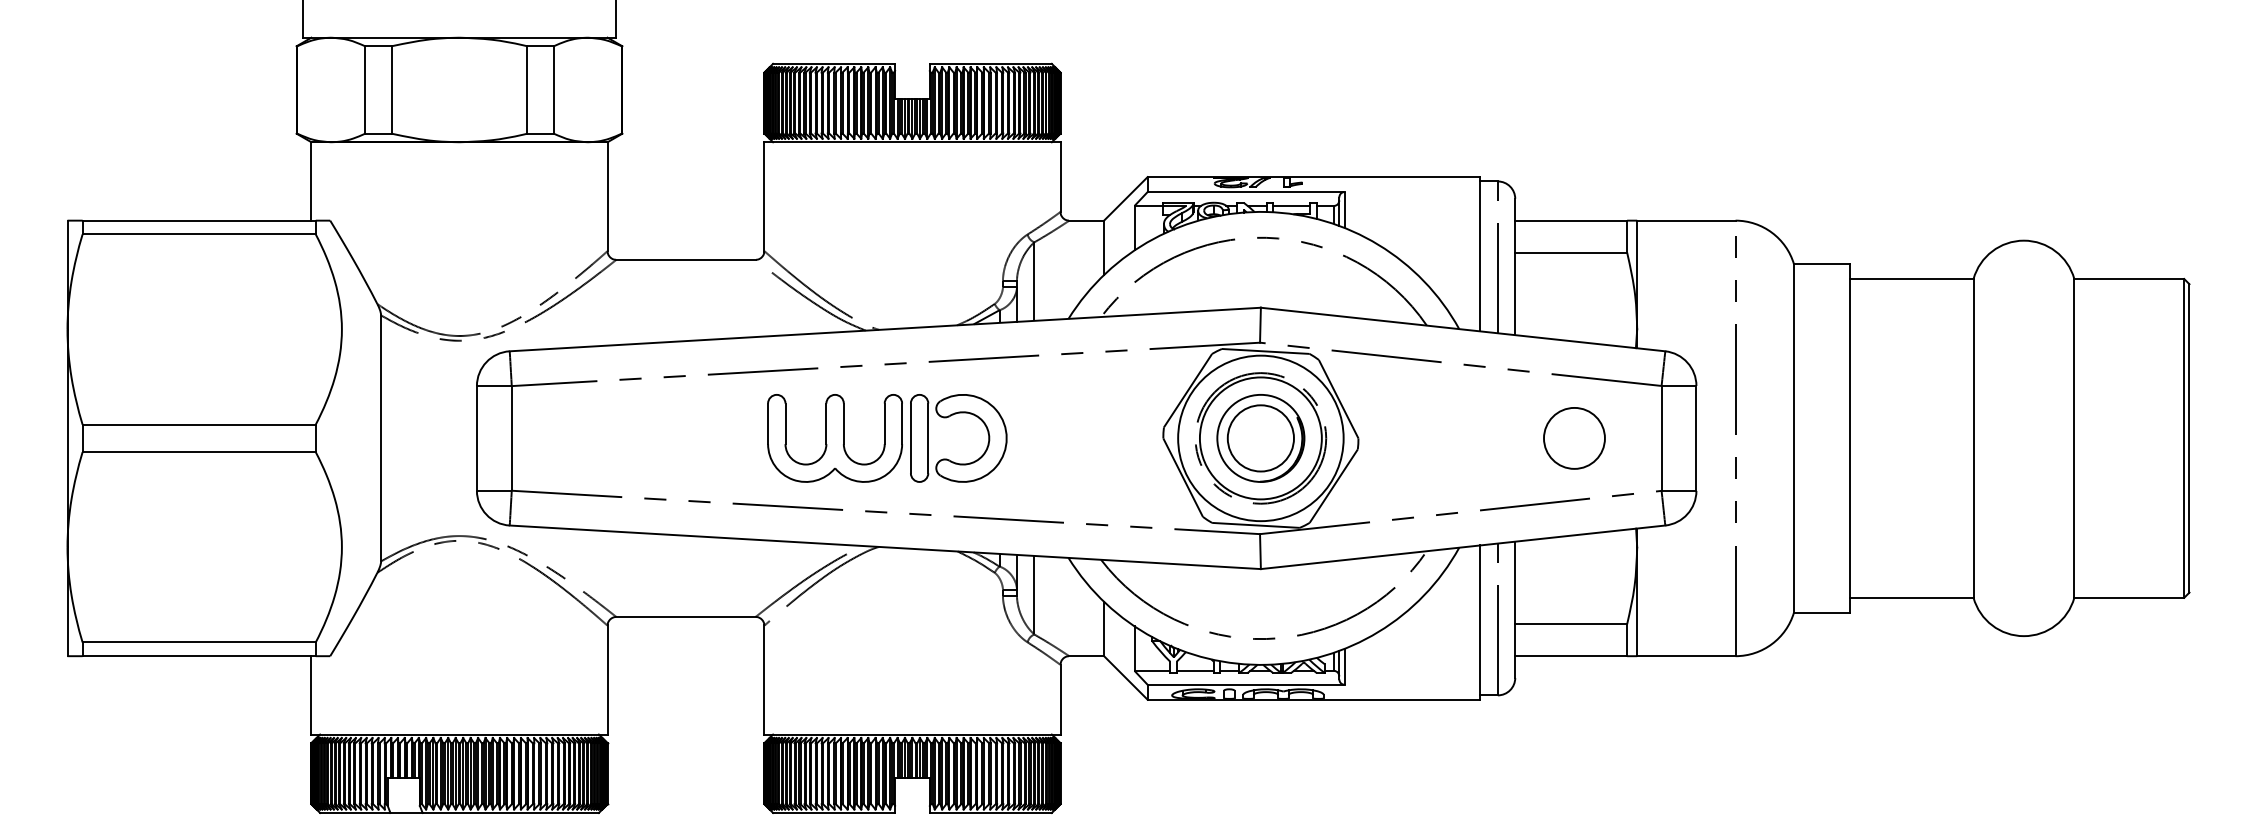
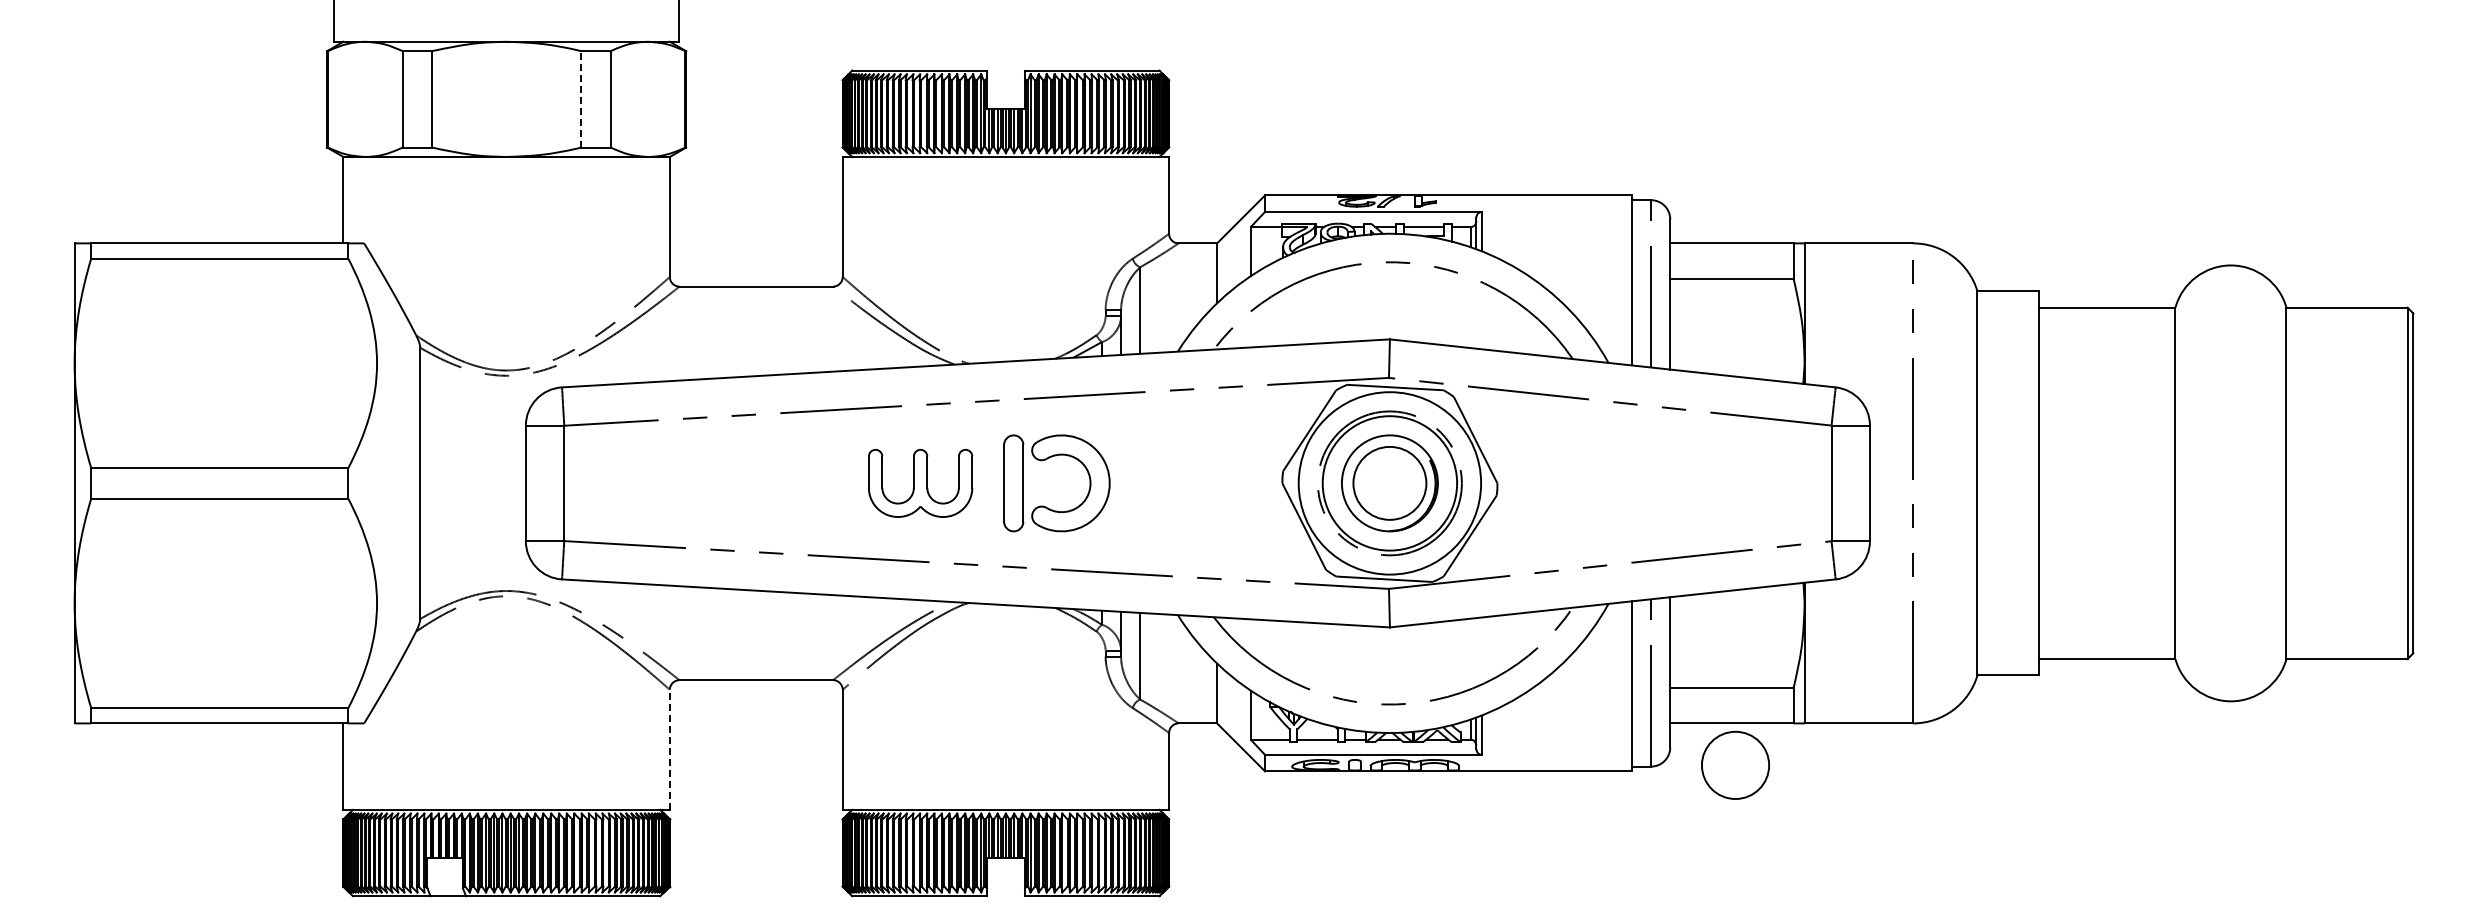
line: (527, 89) -> (581, 98), solid -> dashed
circle: (1574, 437) -> (1735, 764), moved
part: (834, 438) -> (920, 483), size x0.7
line: (607, 679) -> (669, 749), solid -> dashed

